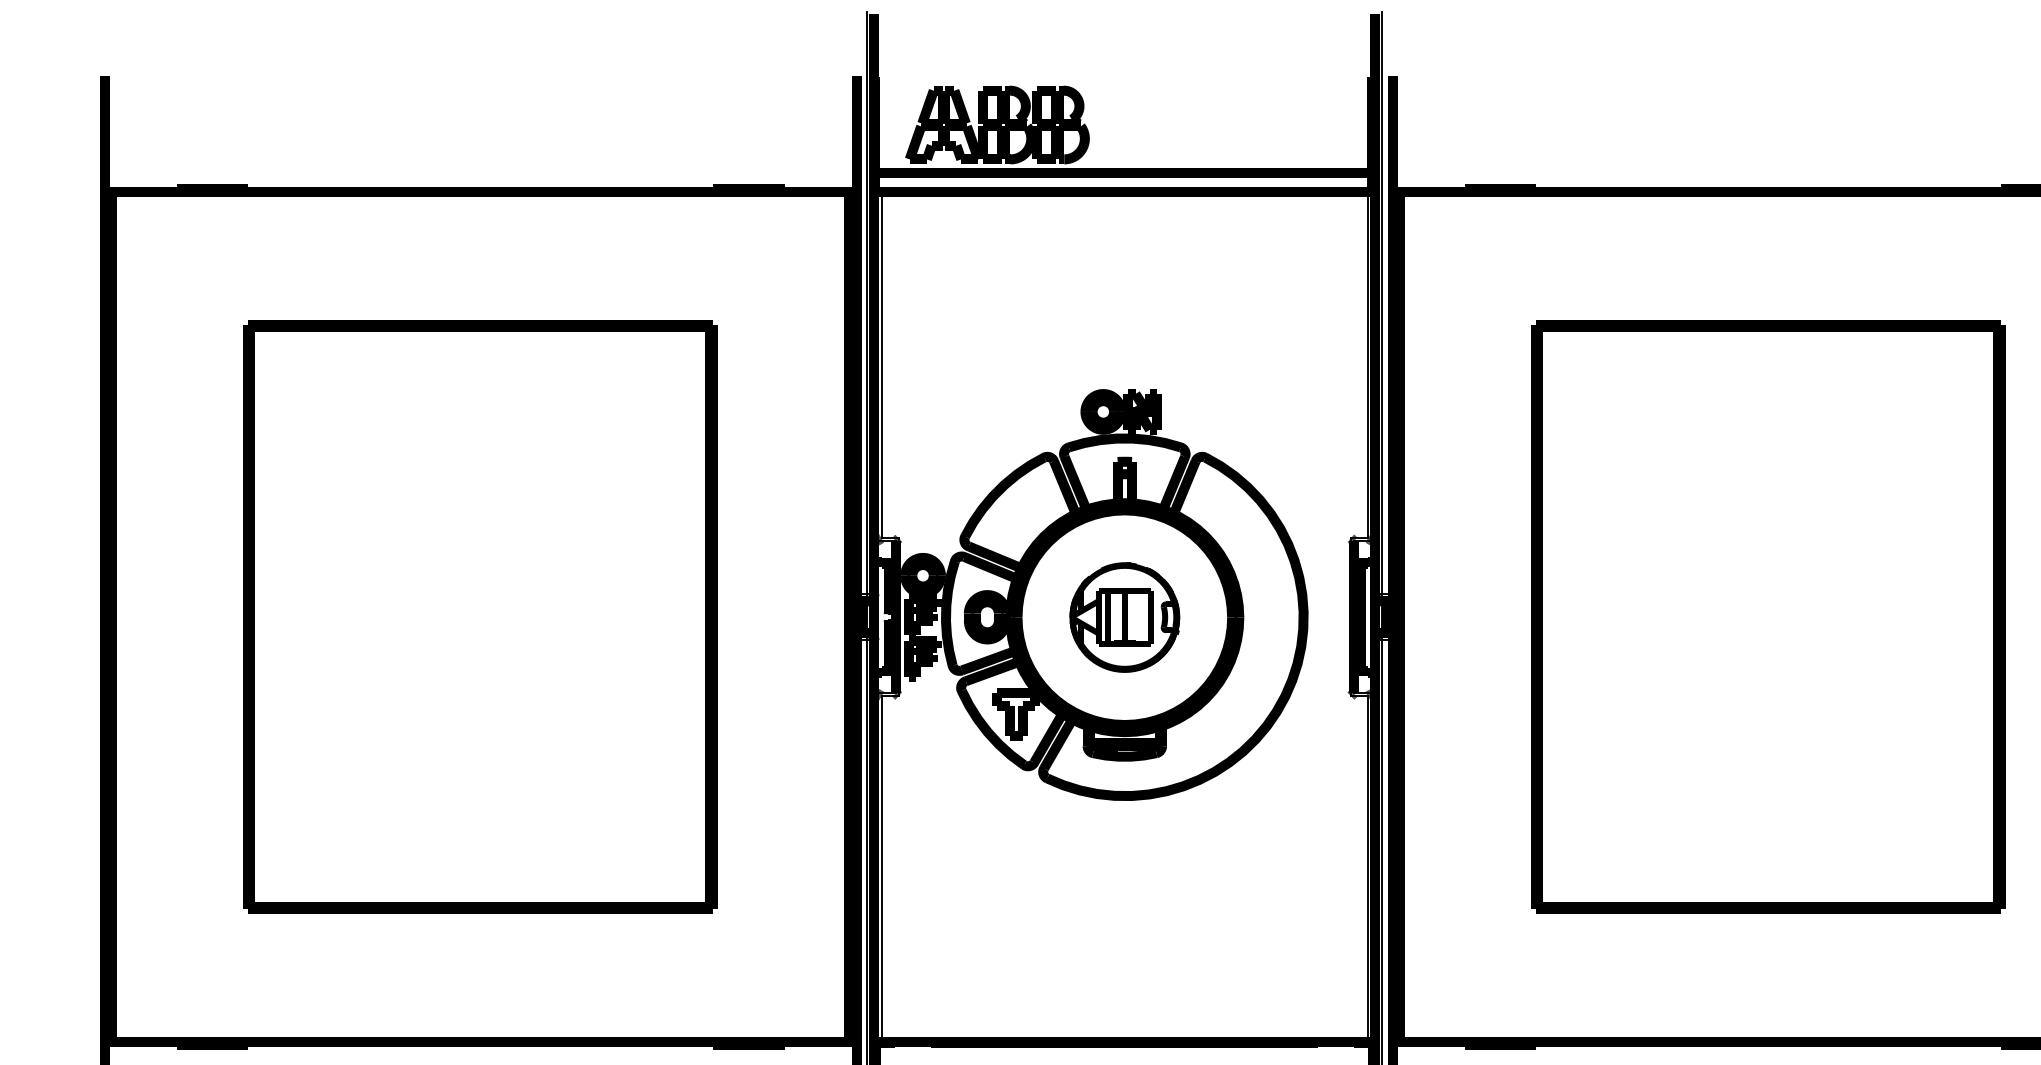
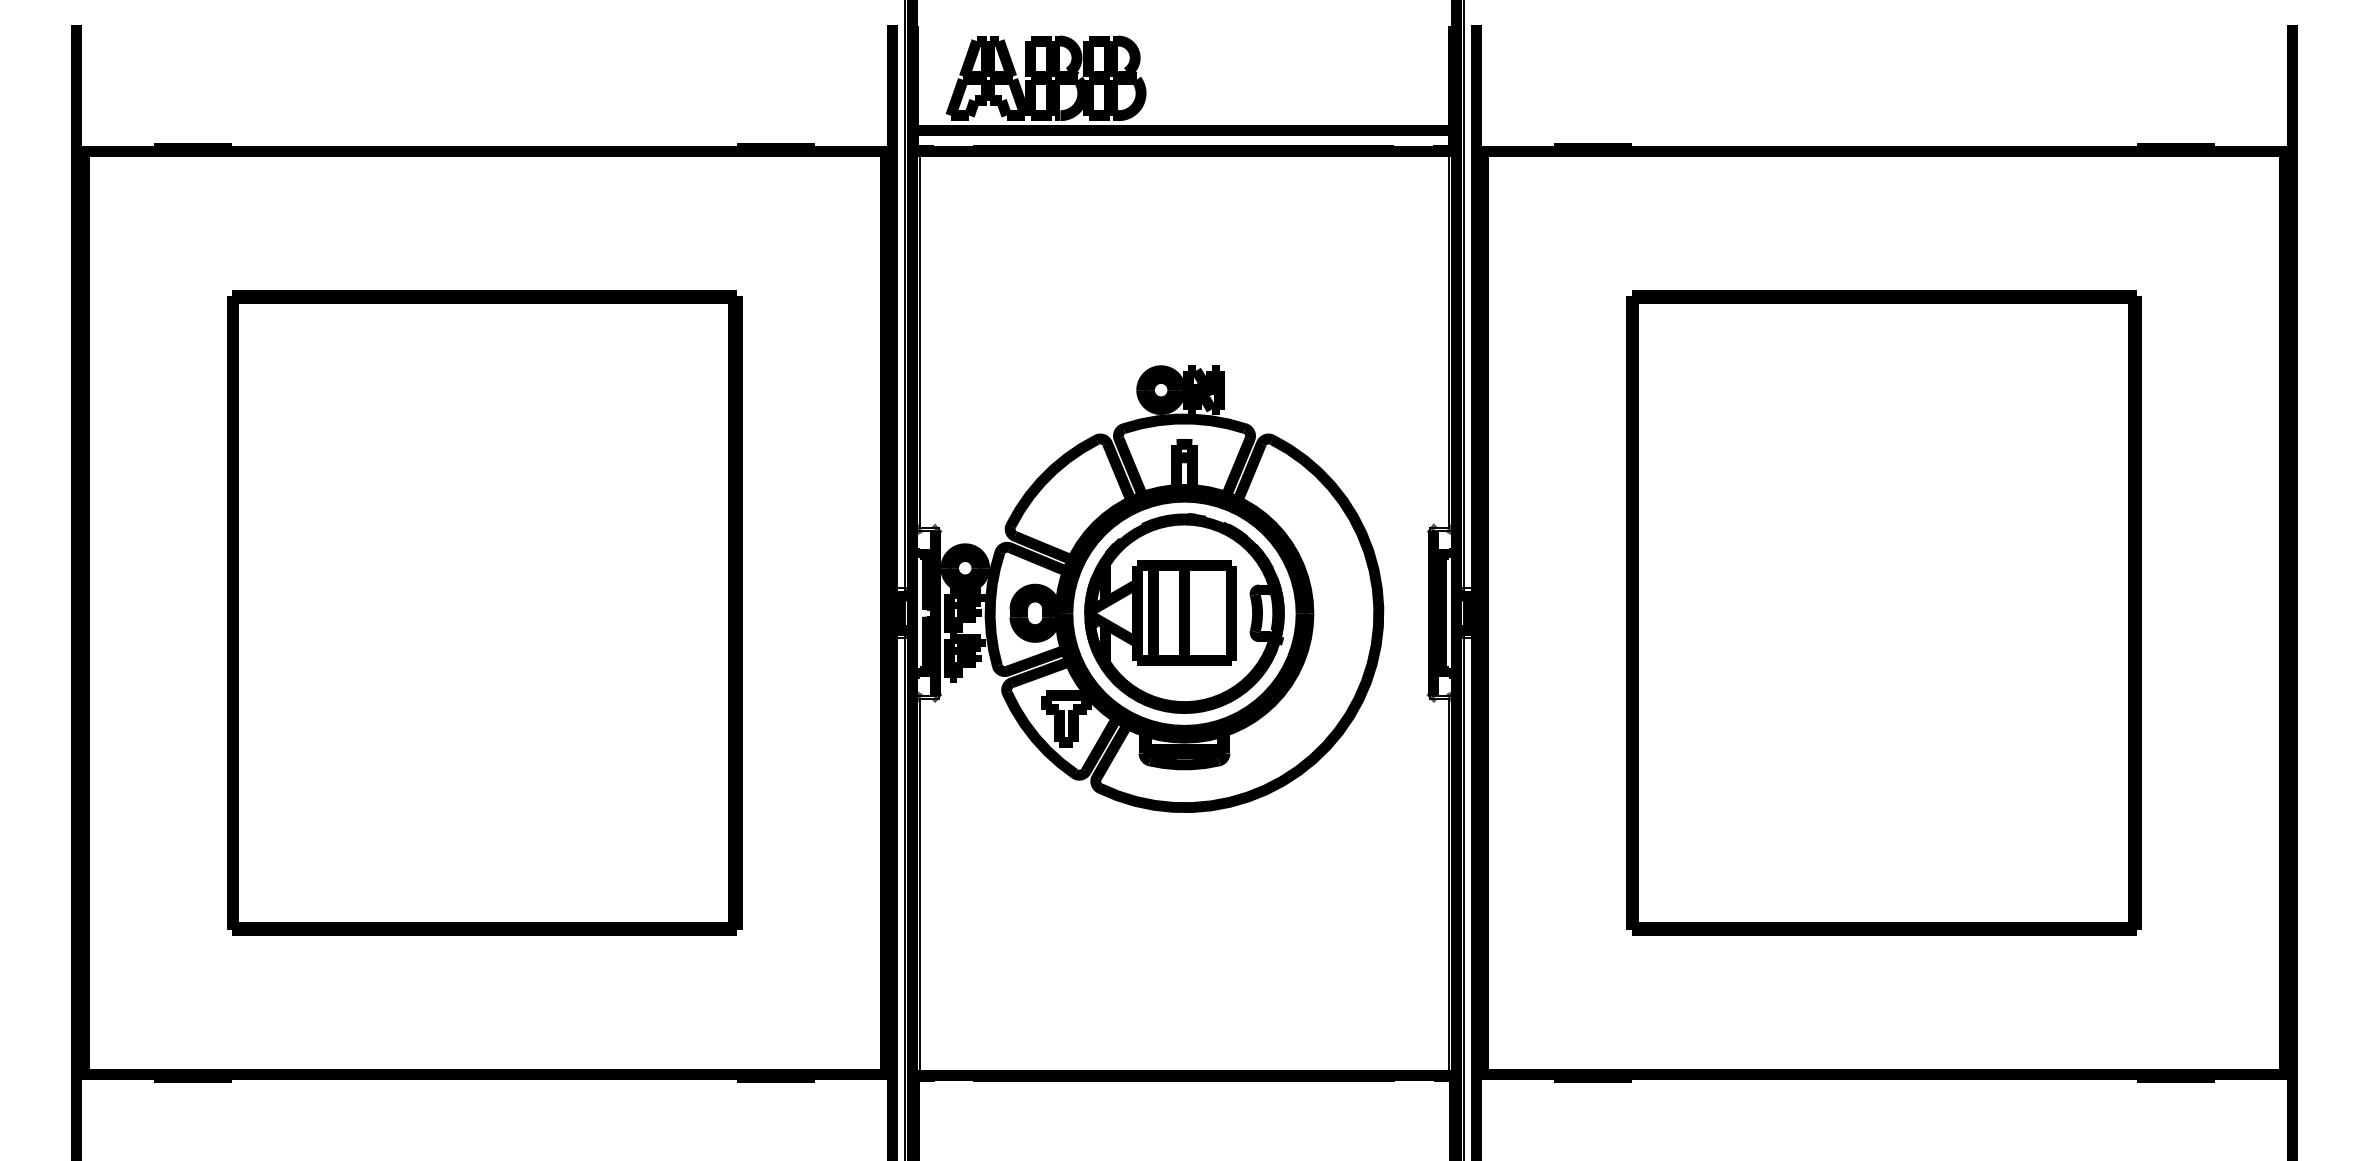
part: (1124, 617) -> (1184, 613), size x1.67

